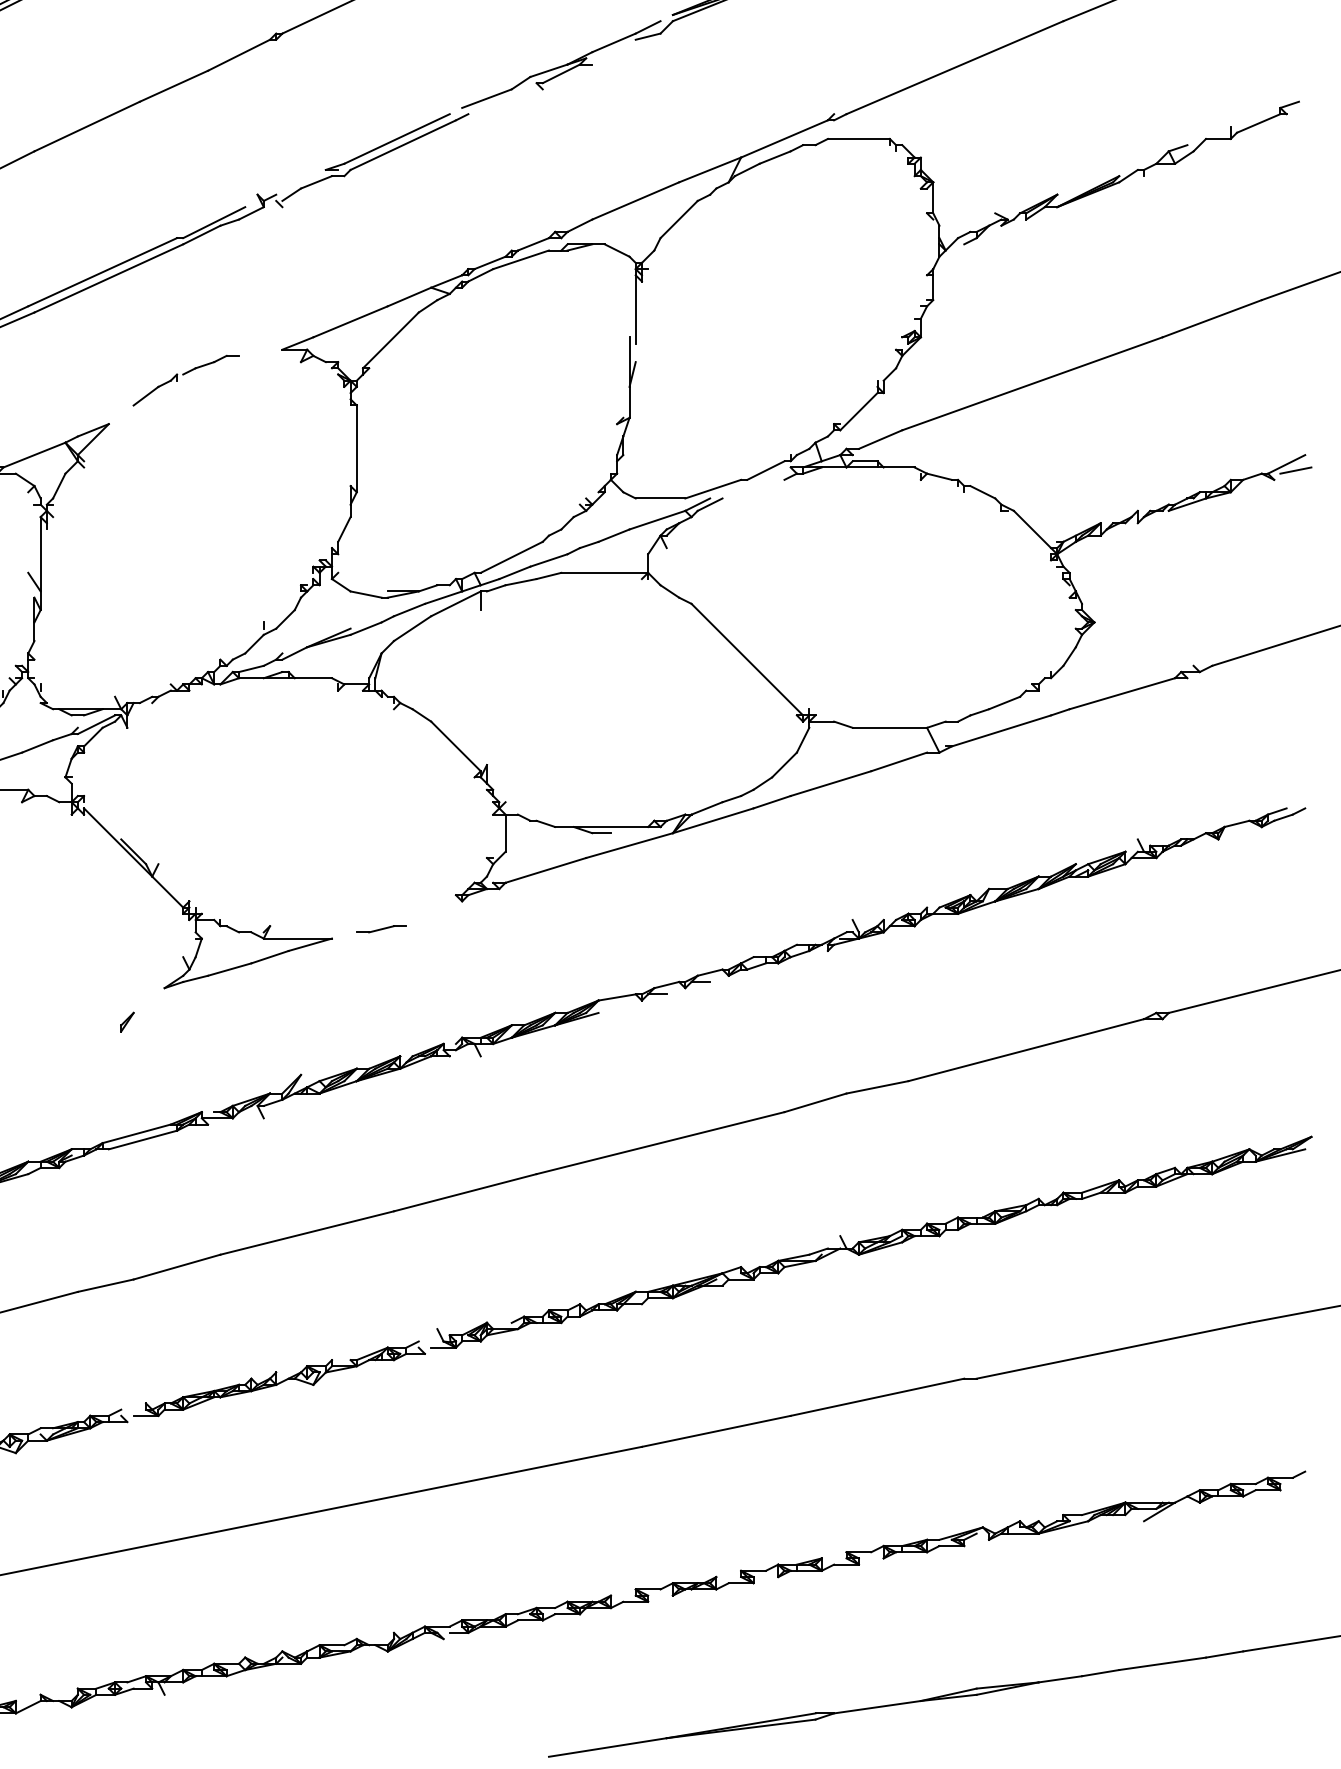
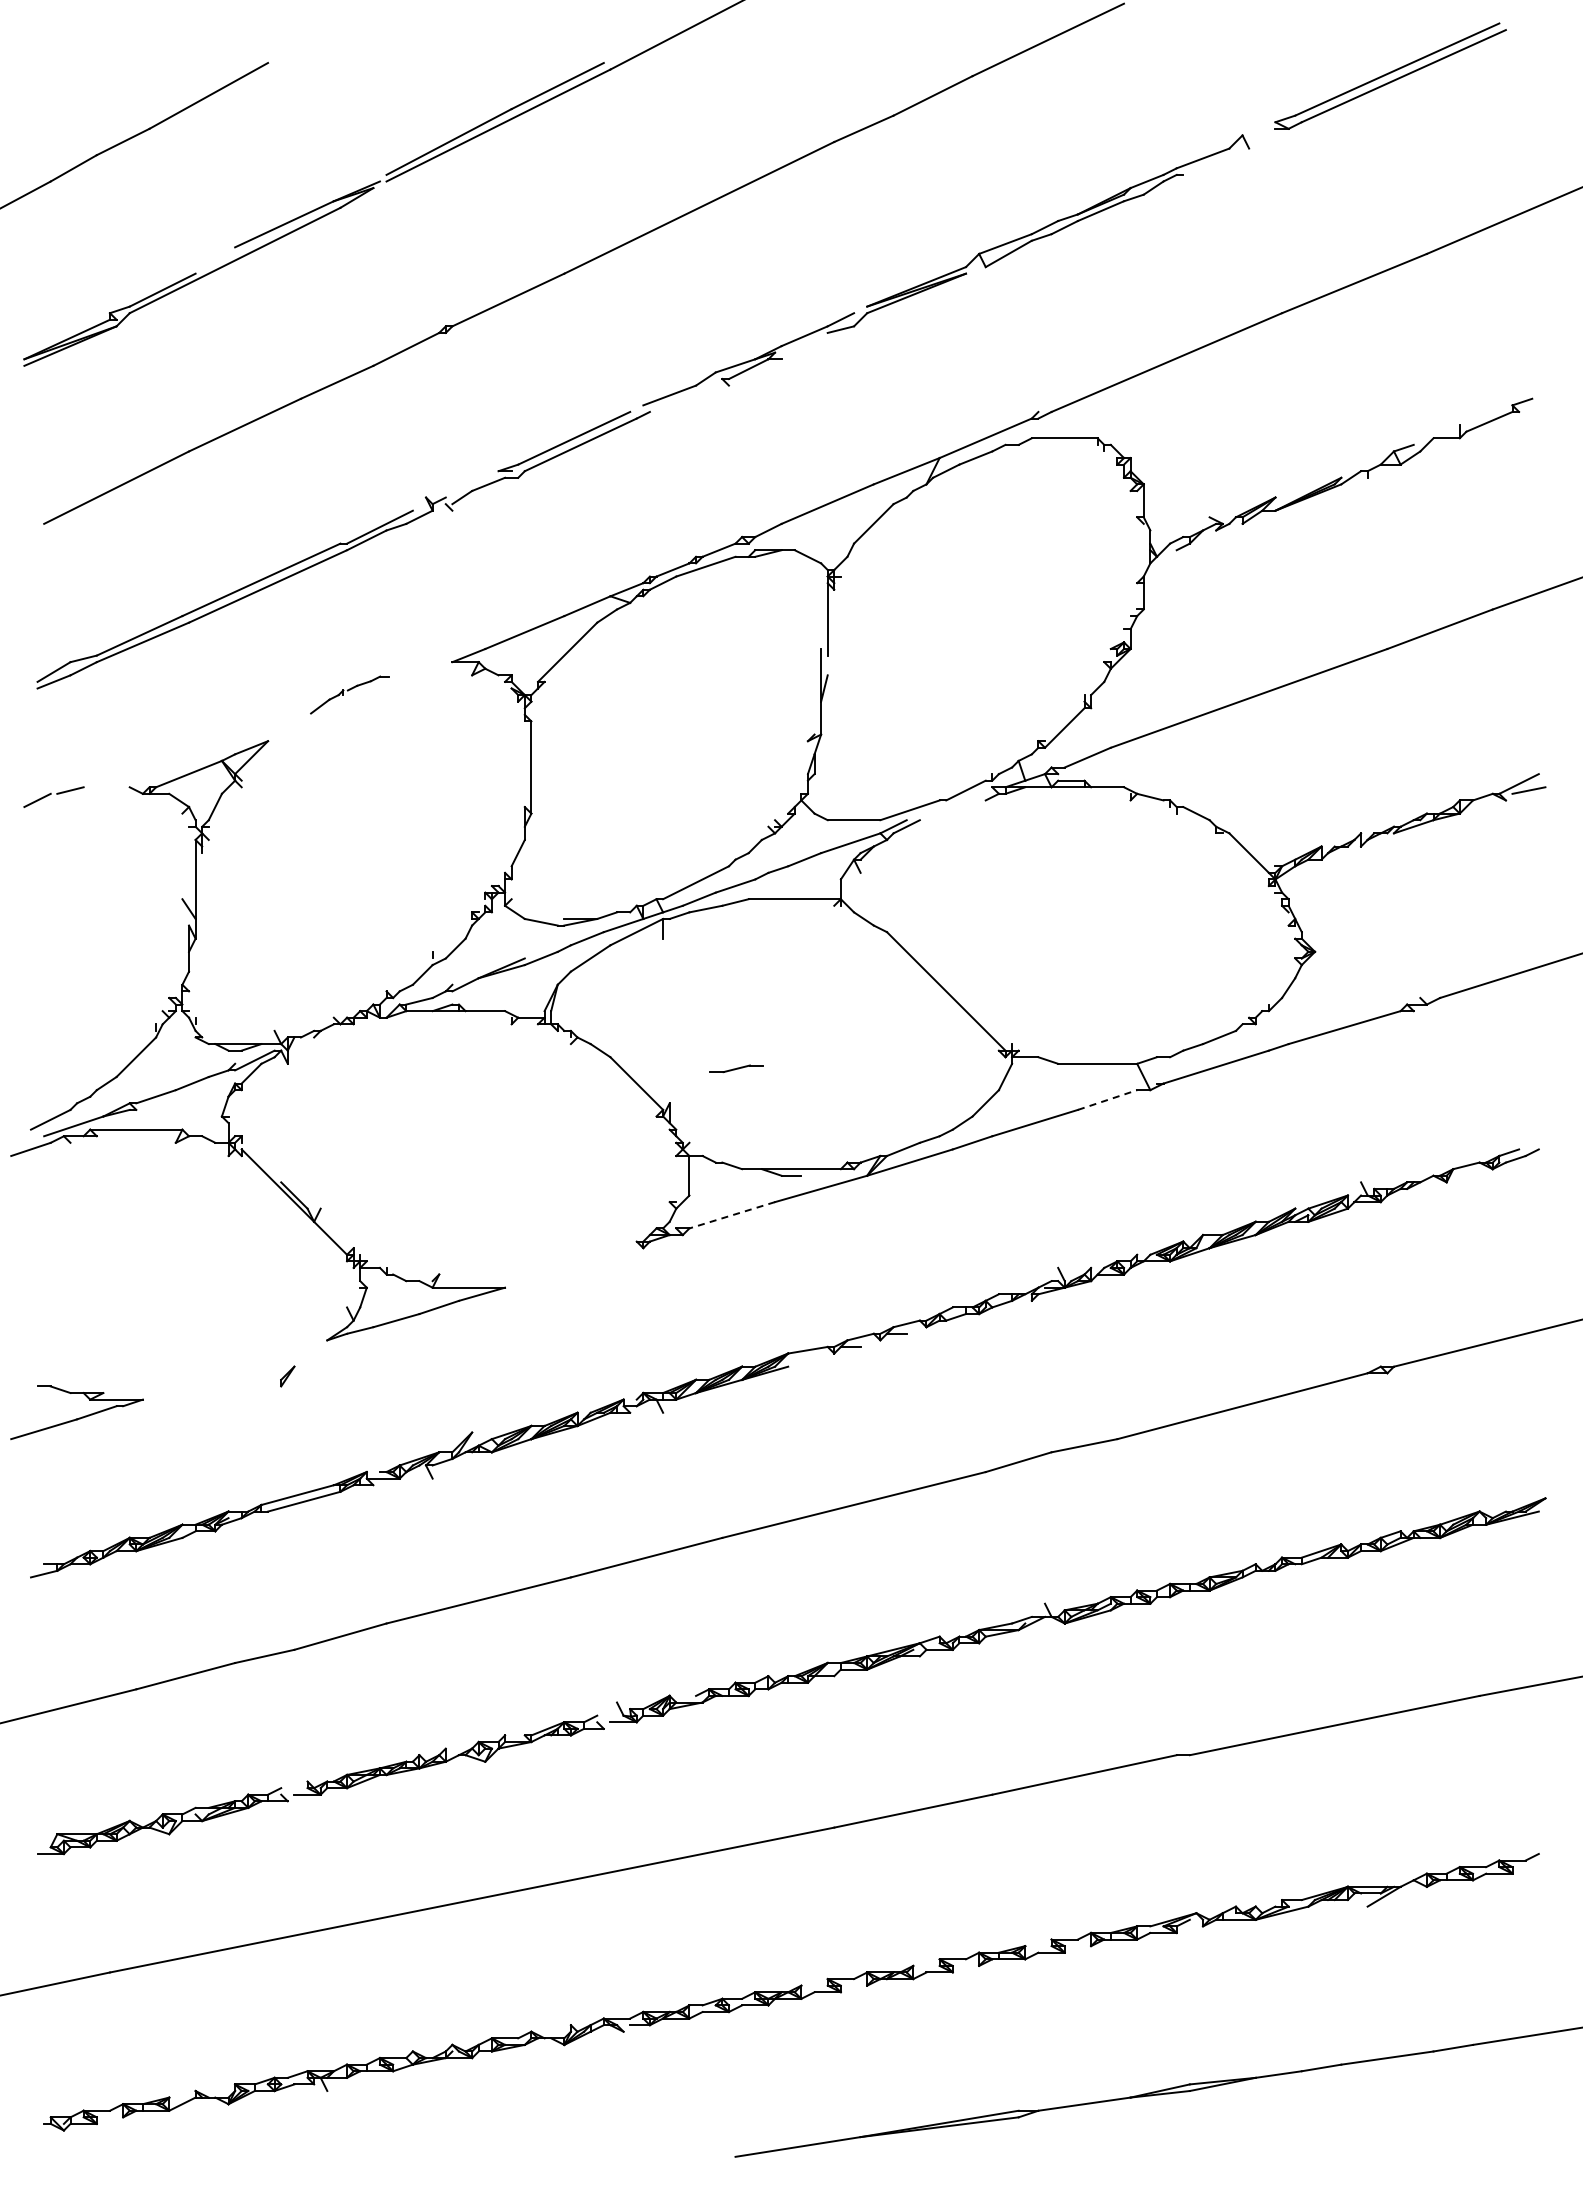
part: (185, 380) -> (349, 694), size x0.7
line: (900, 761) -> (1108, 1099), solid -> dashed
line: (546, 870) -> (732, 1215), solid -> dashed
part: (381, 928) -> (736, 1068), moved

